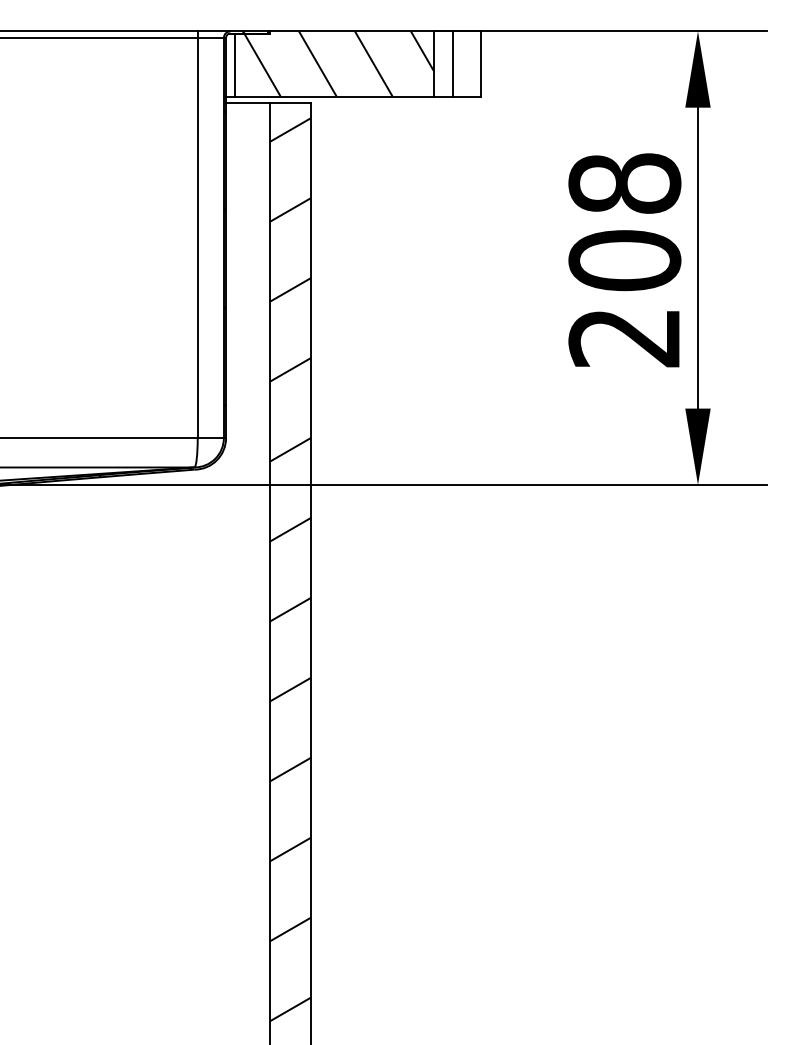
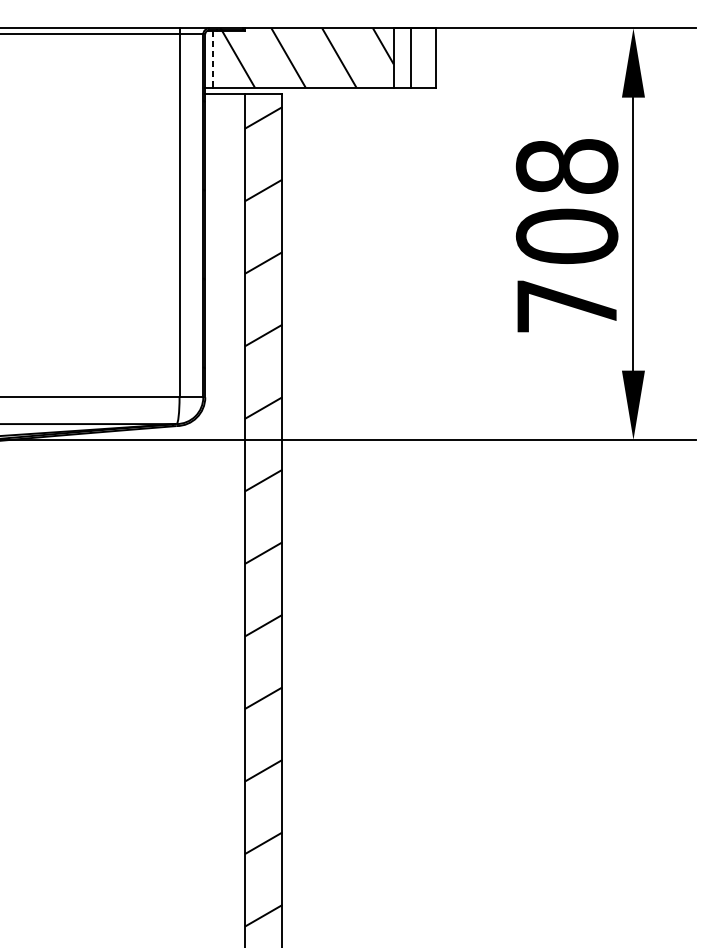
line: (234, 65) -> (212, 59), solid -> dashed
text: (623, 338) -> (565, 307), 208 -> 708

